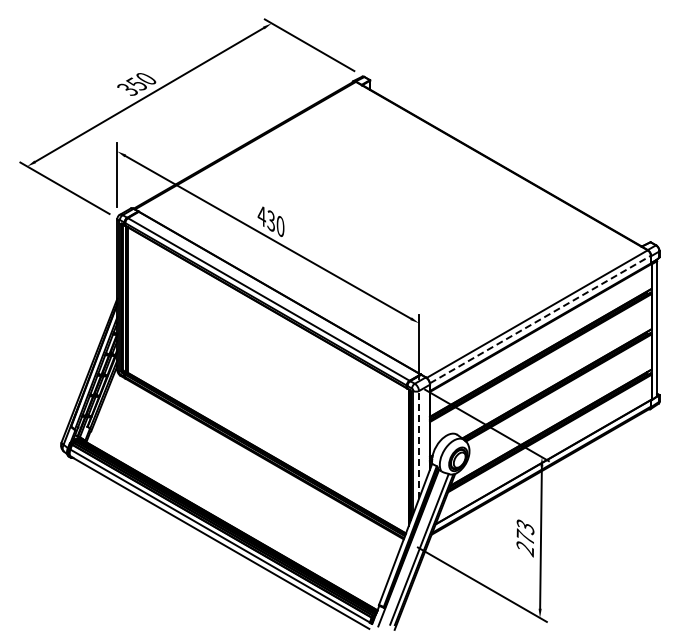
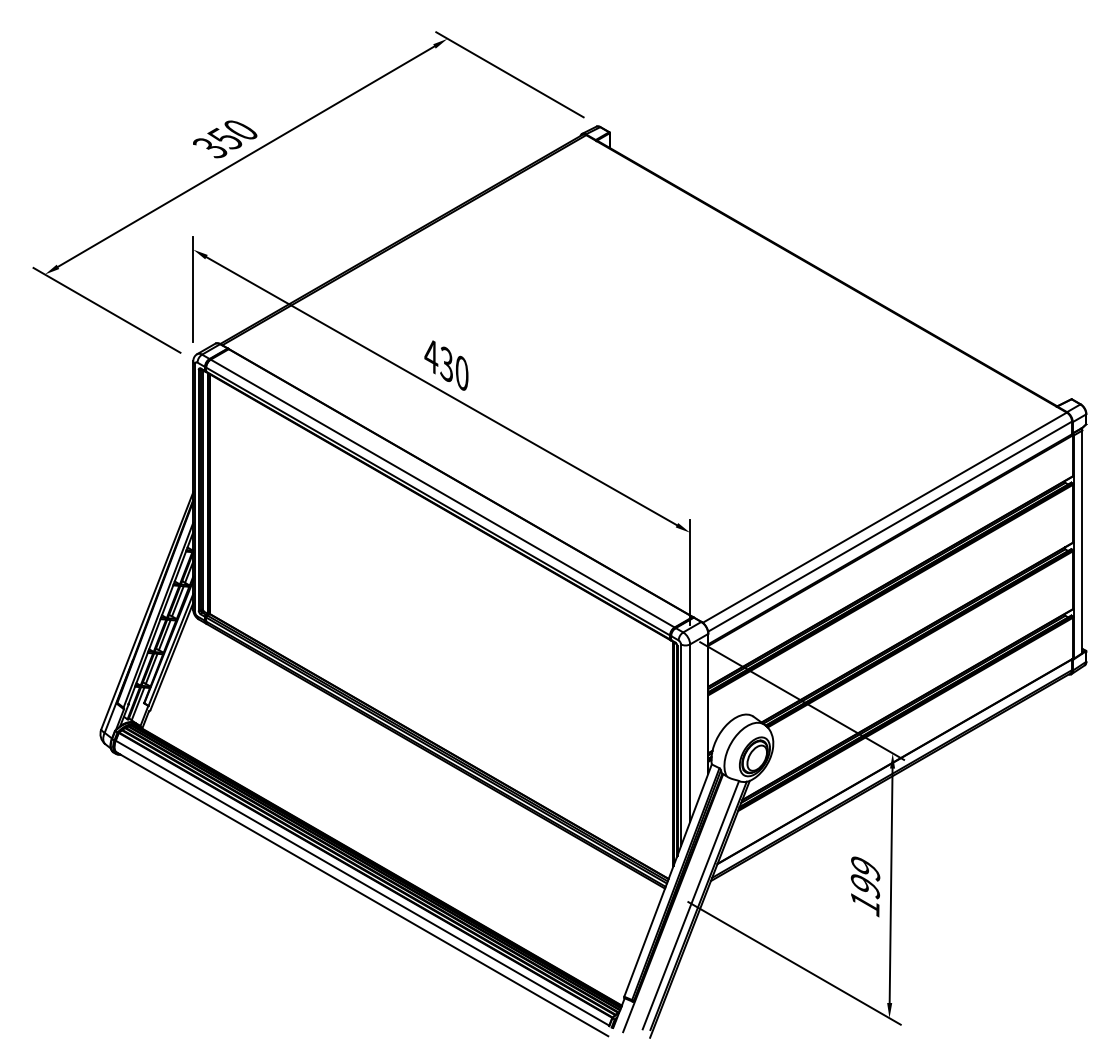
line: (540, 319) -> (890, 526), dashed -> solid
line: (419, 444) -> (690, 732), dashed -> solid
text: (525, 538) -> (865, 887), 273 -> 199

